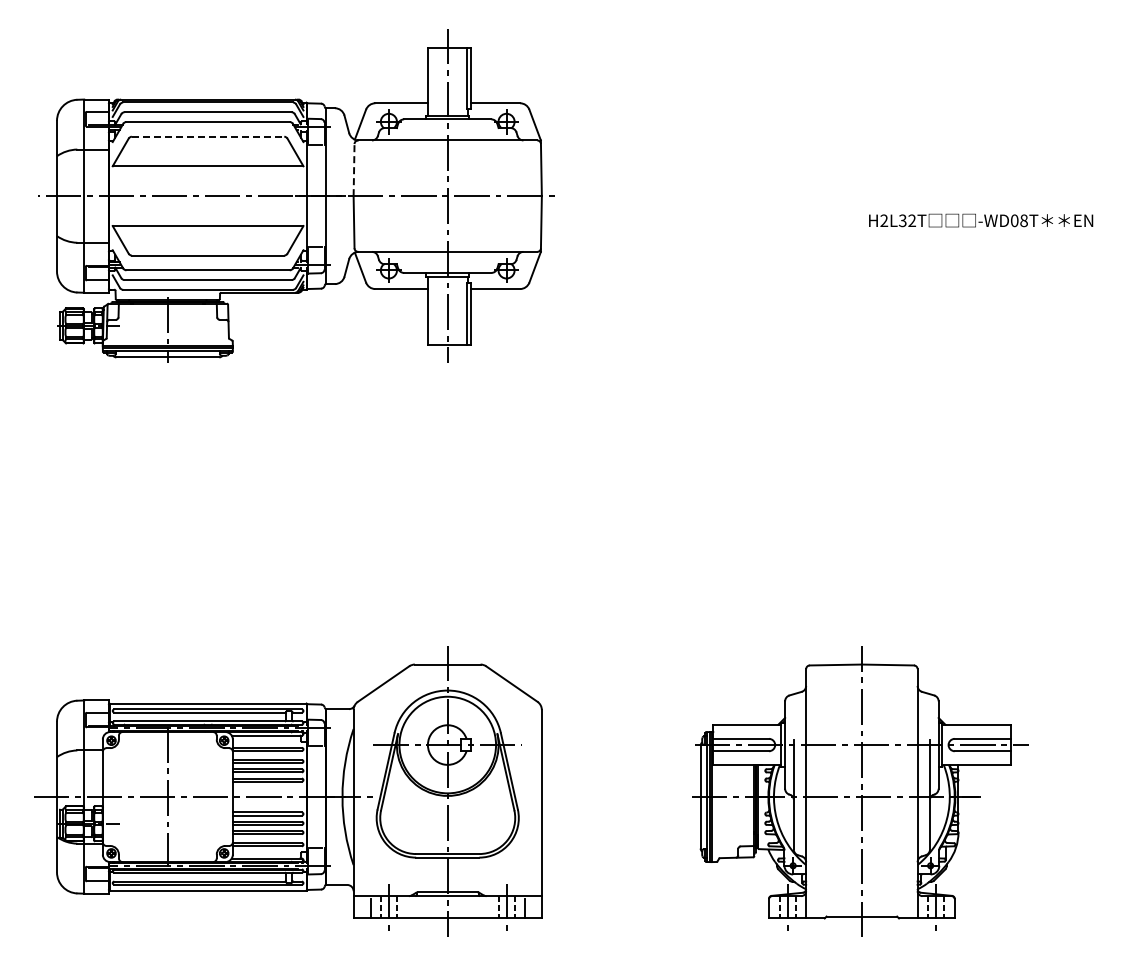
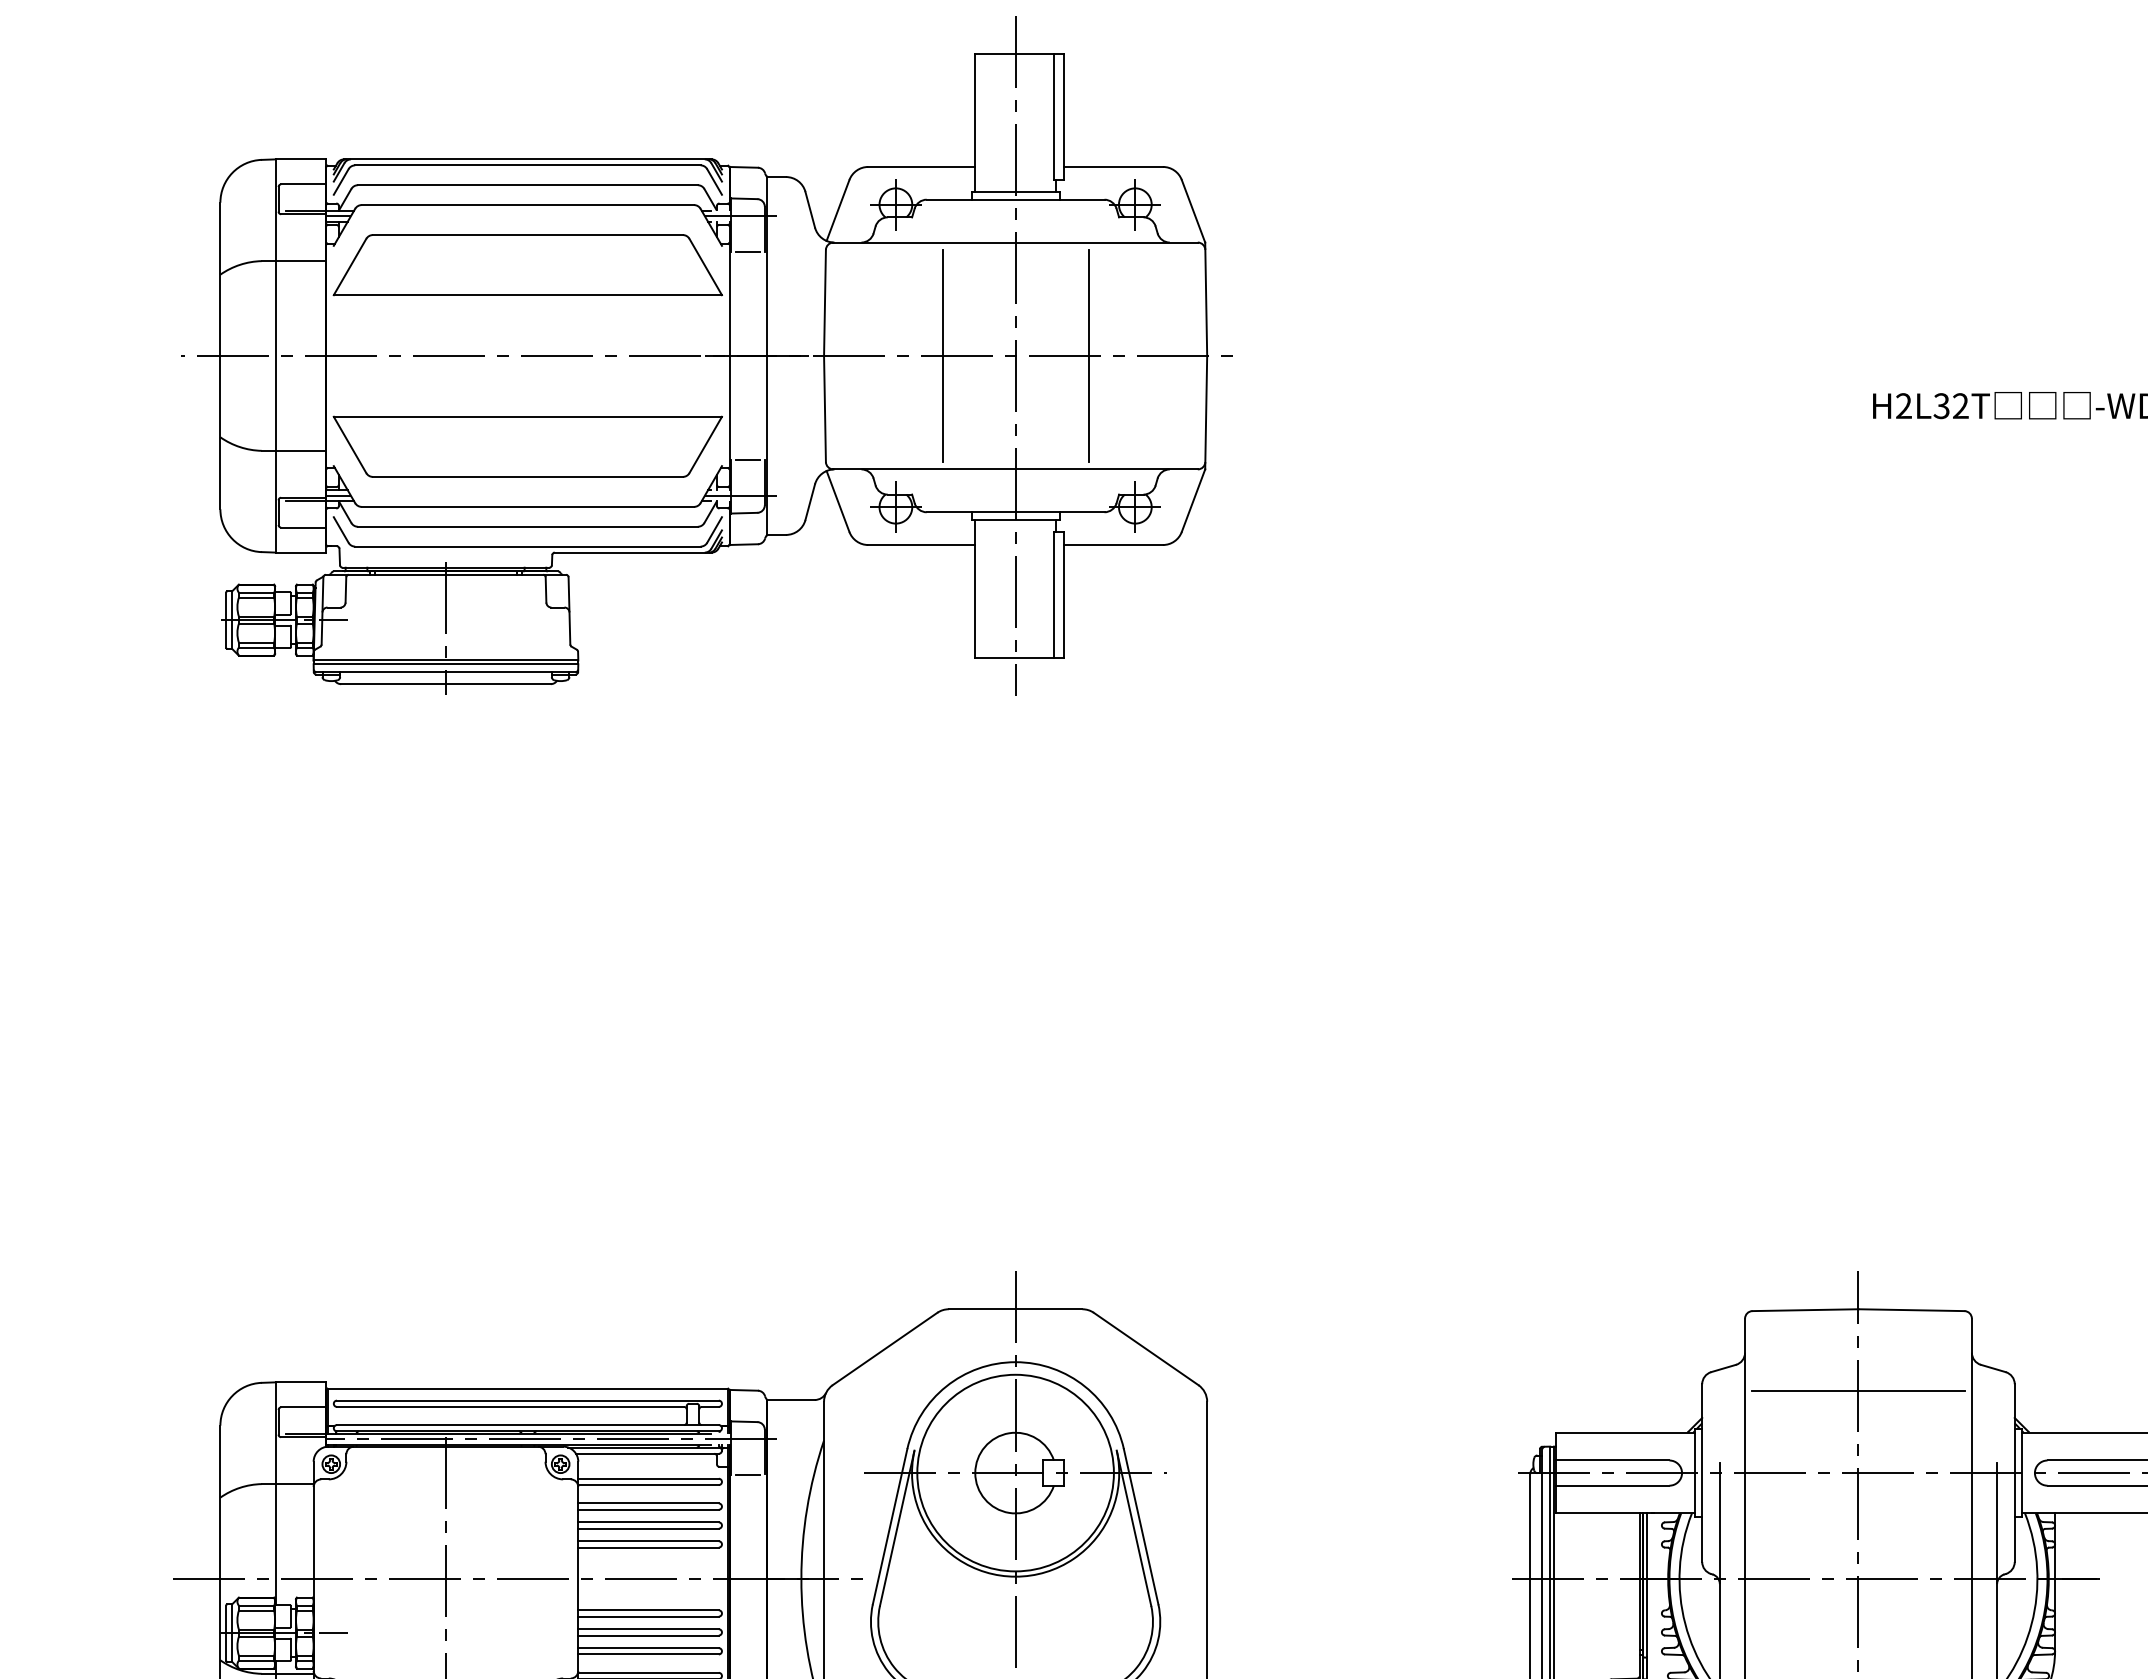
line: (208, 136) -> (528, 234), dashed -> solid
line: (354, 169) -> (825, 301), dashed -> solid
line: (411, 196) -> (941, 356), added
line: (483, 196) -> (1088, 356), added
line: (861, 704) -> (1857, 1390), added

